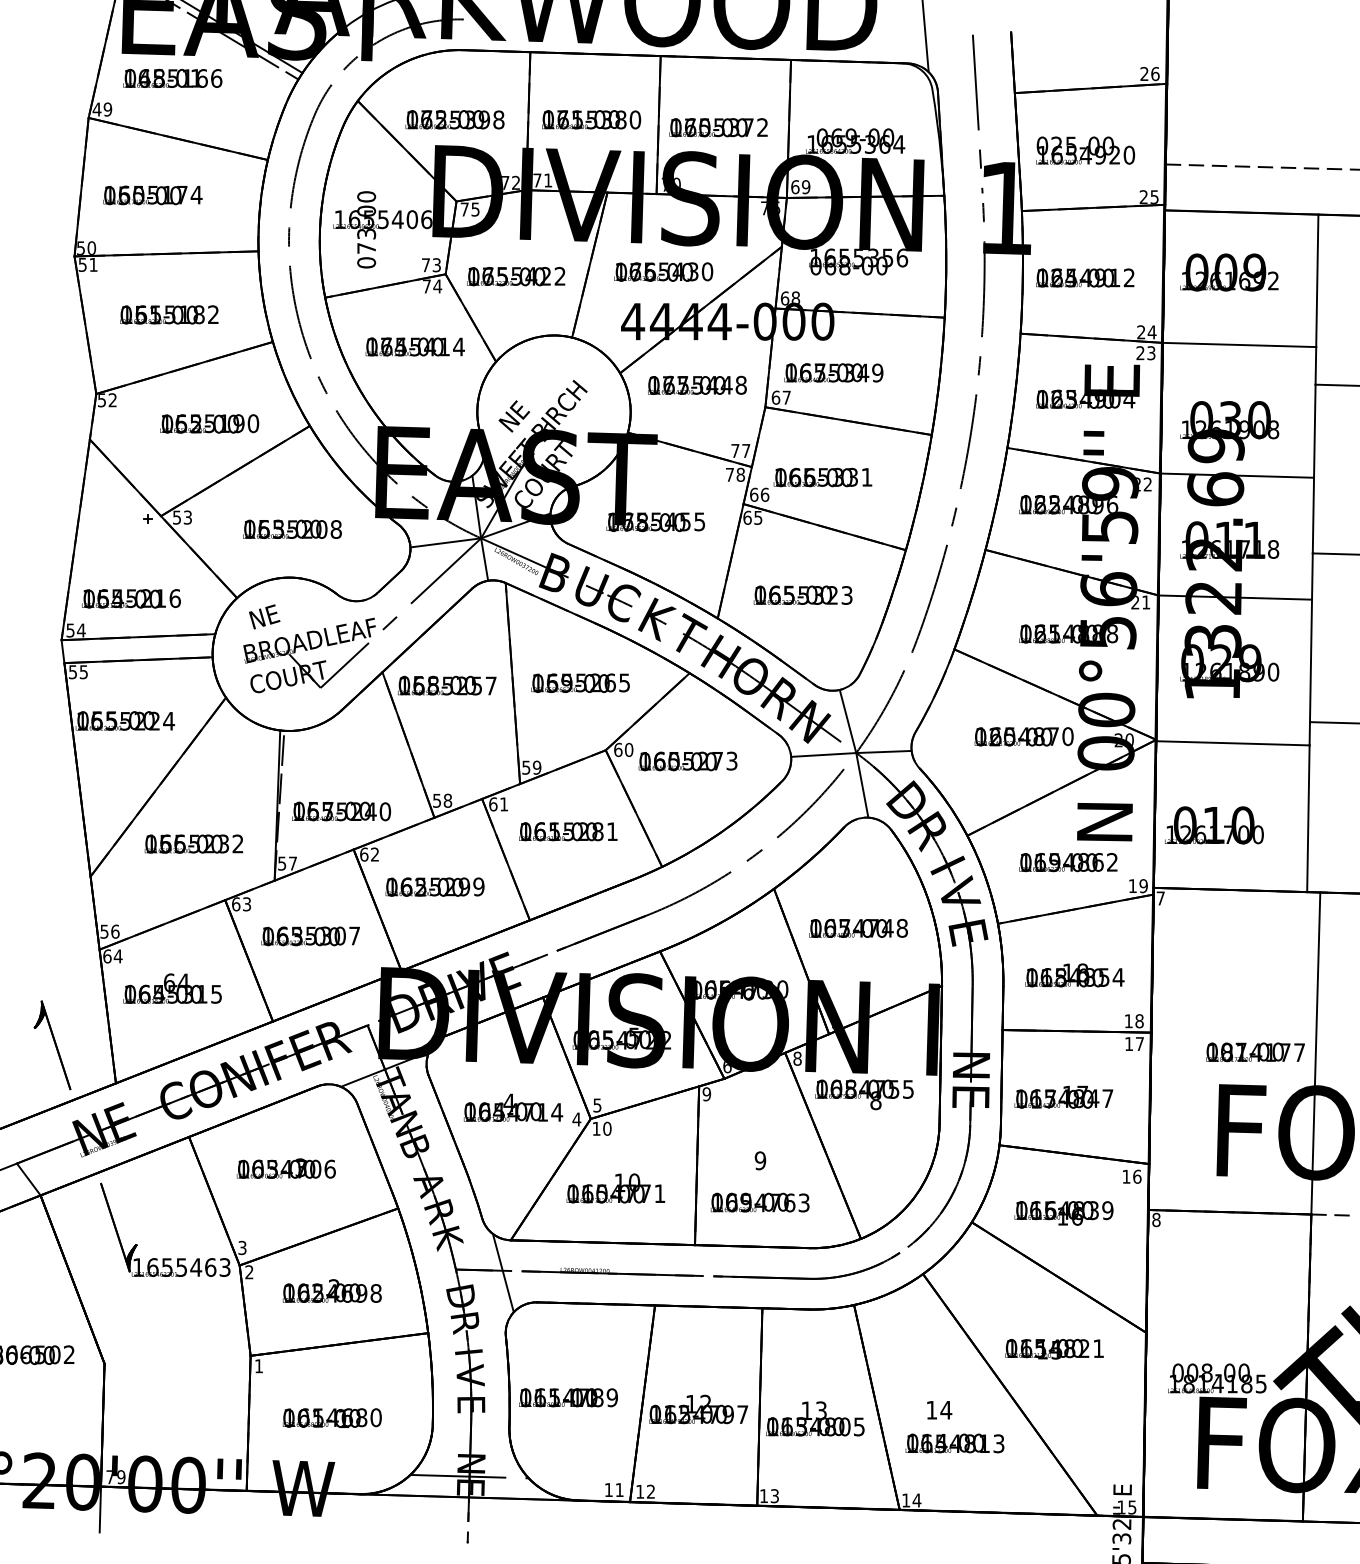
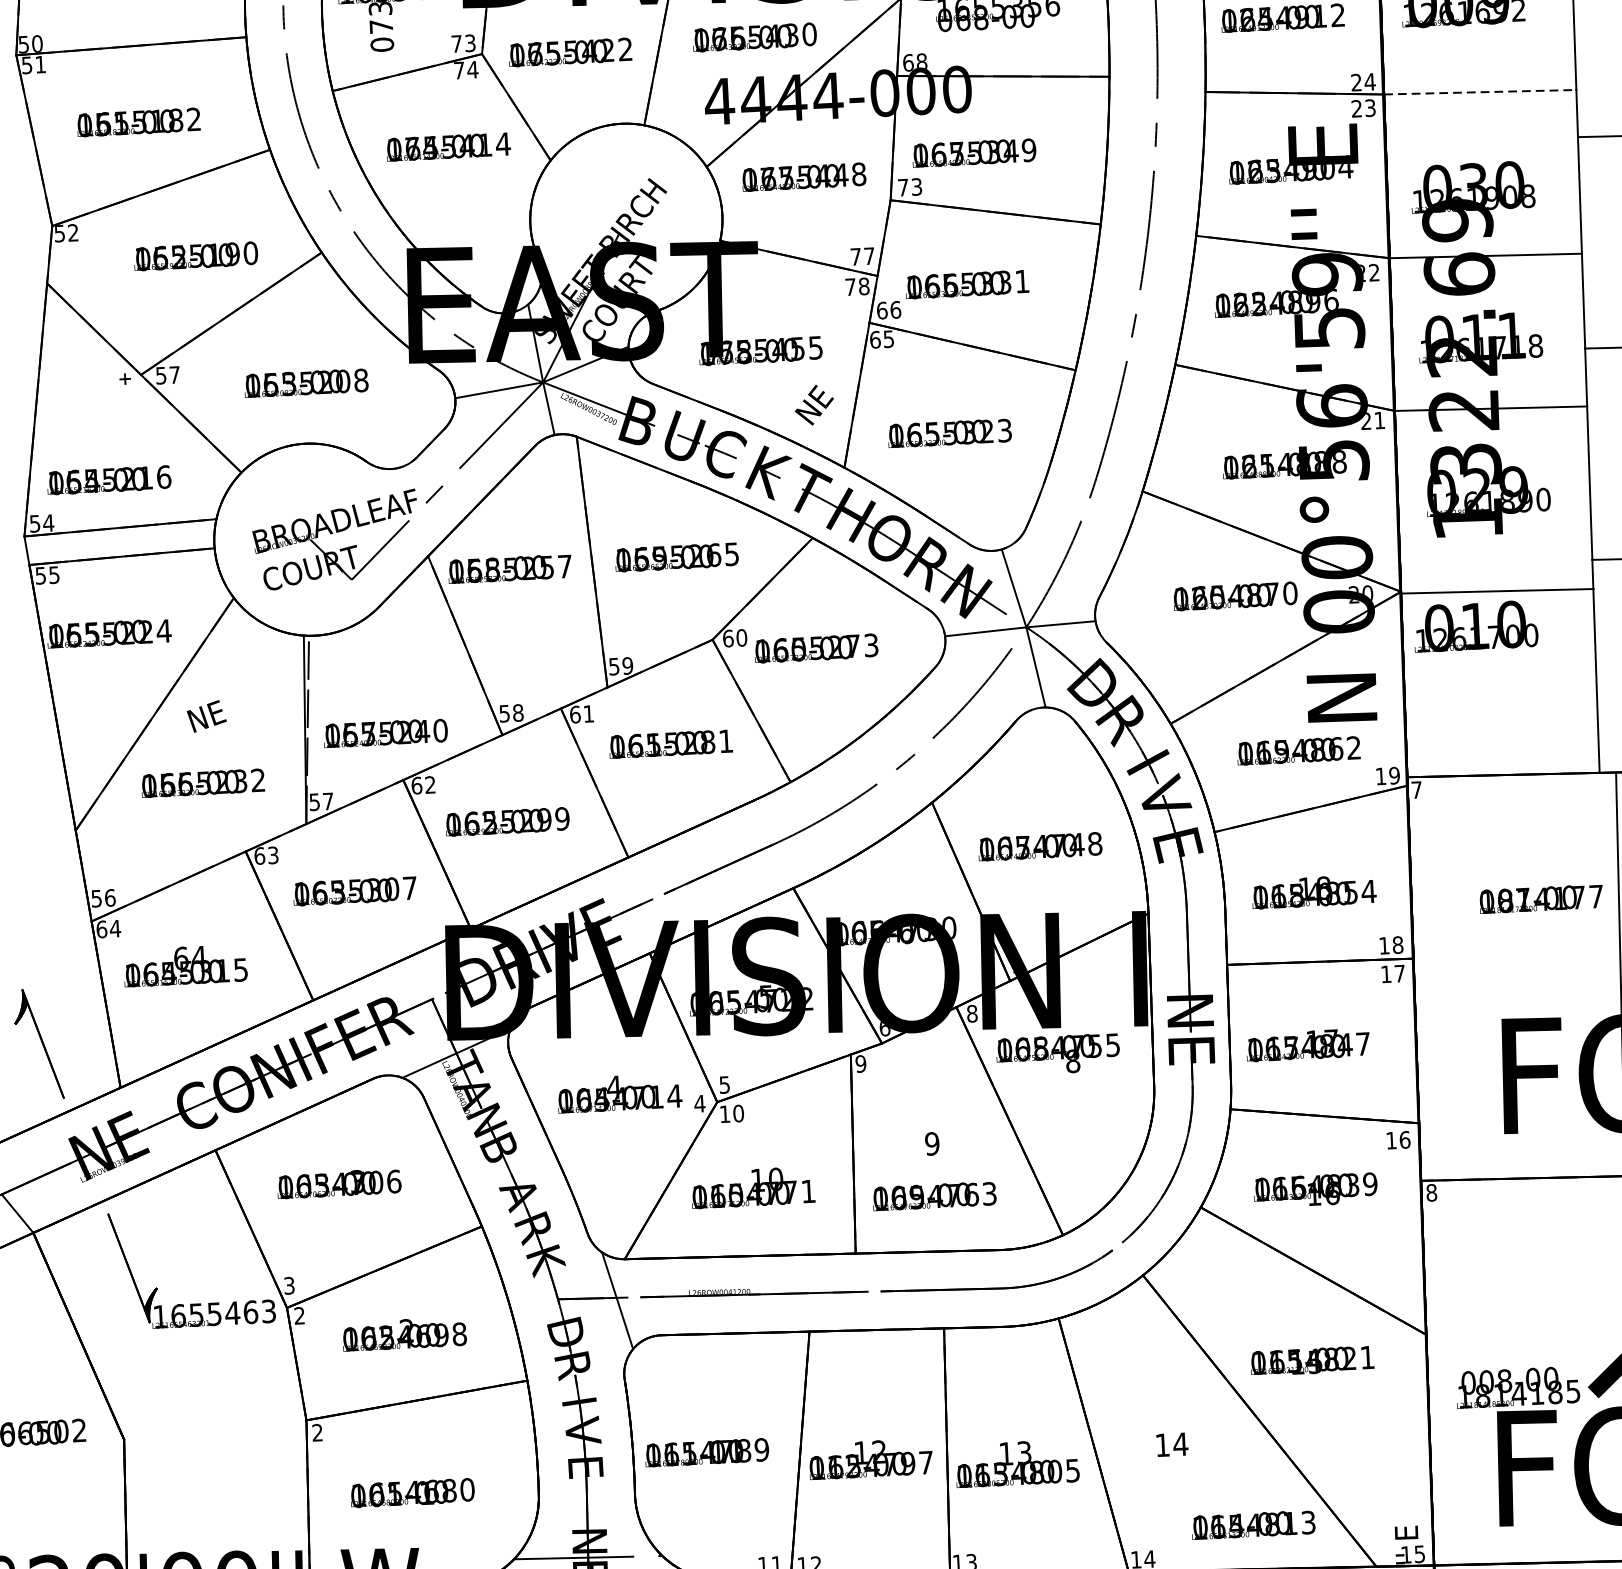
line: (1239, 344) -> (1480, 91), solid -> dashed
text: (780, 397) -> (908, 187), 67 -> 73
text: (513, 416) -> (813, 405), moved
text: (187, 517) -> (174, 374), 53 -> 57
text: (264, 616) -> (206, 715), moved
text: (1214, 825) -> (1475, 626), moved
text: (1255, 1052) -> (1541, 899), moved
text: (258, 1366) -> (316, 1433), 1 -> 2
text: (954, 1443) -> (1252, 1525), moved

